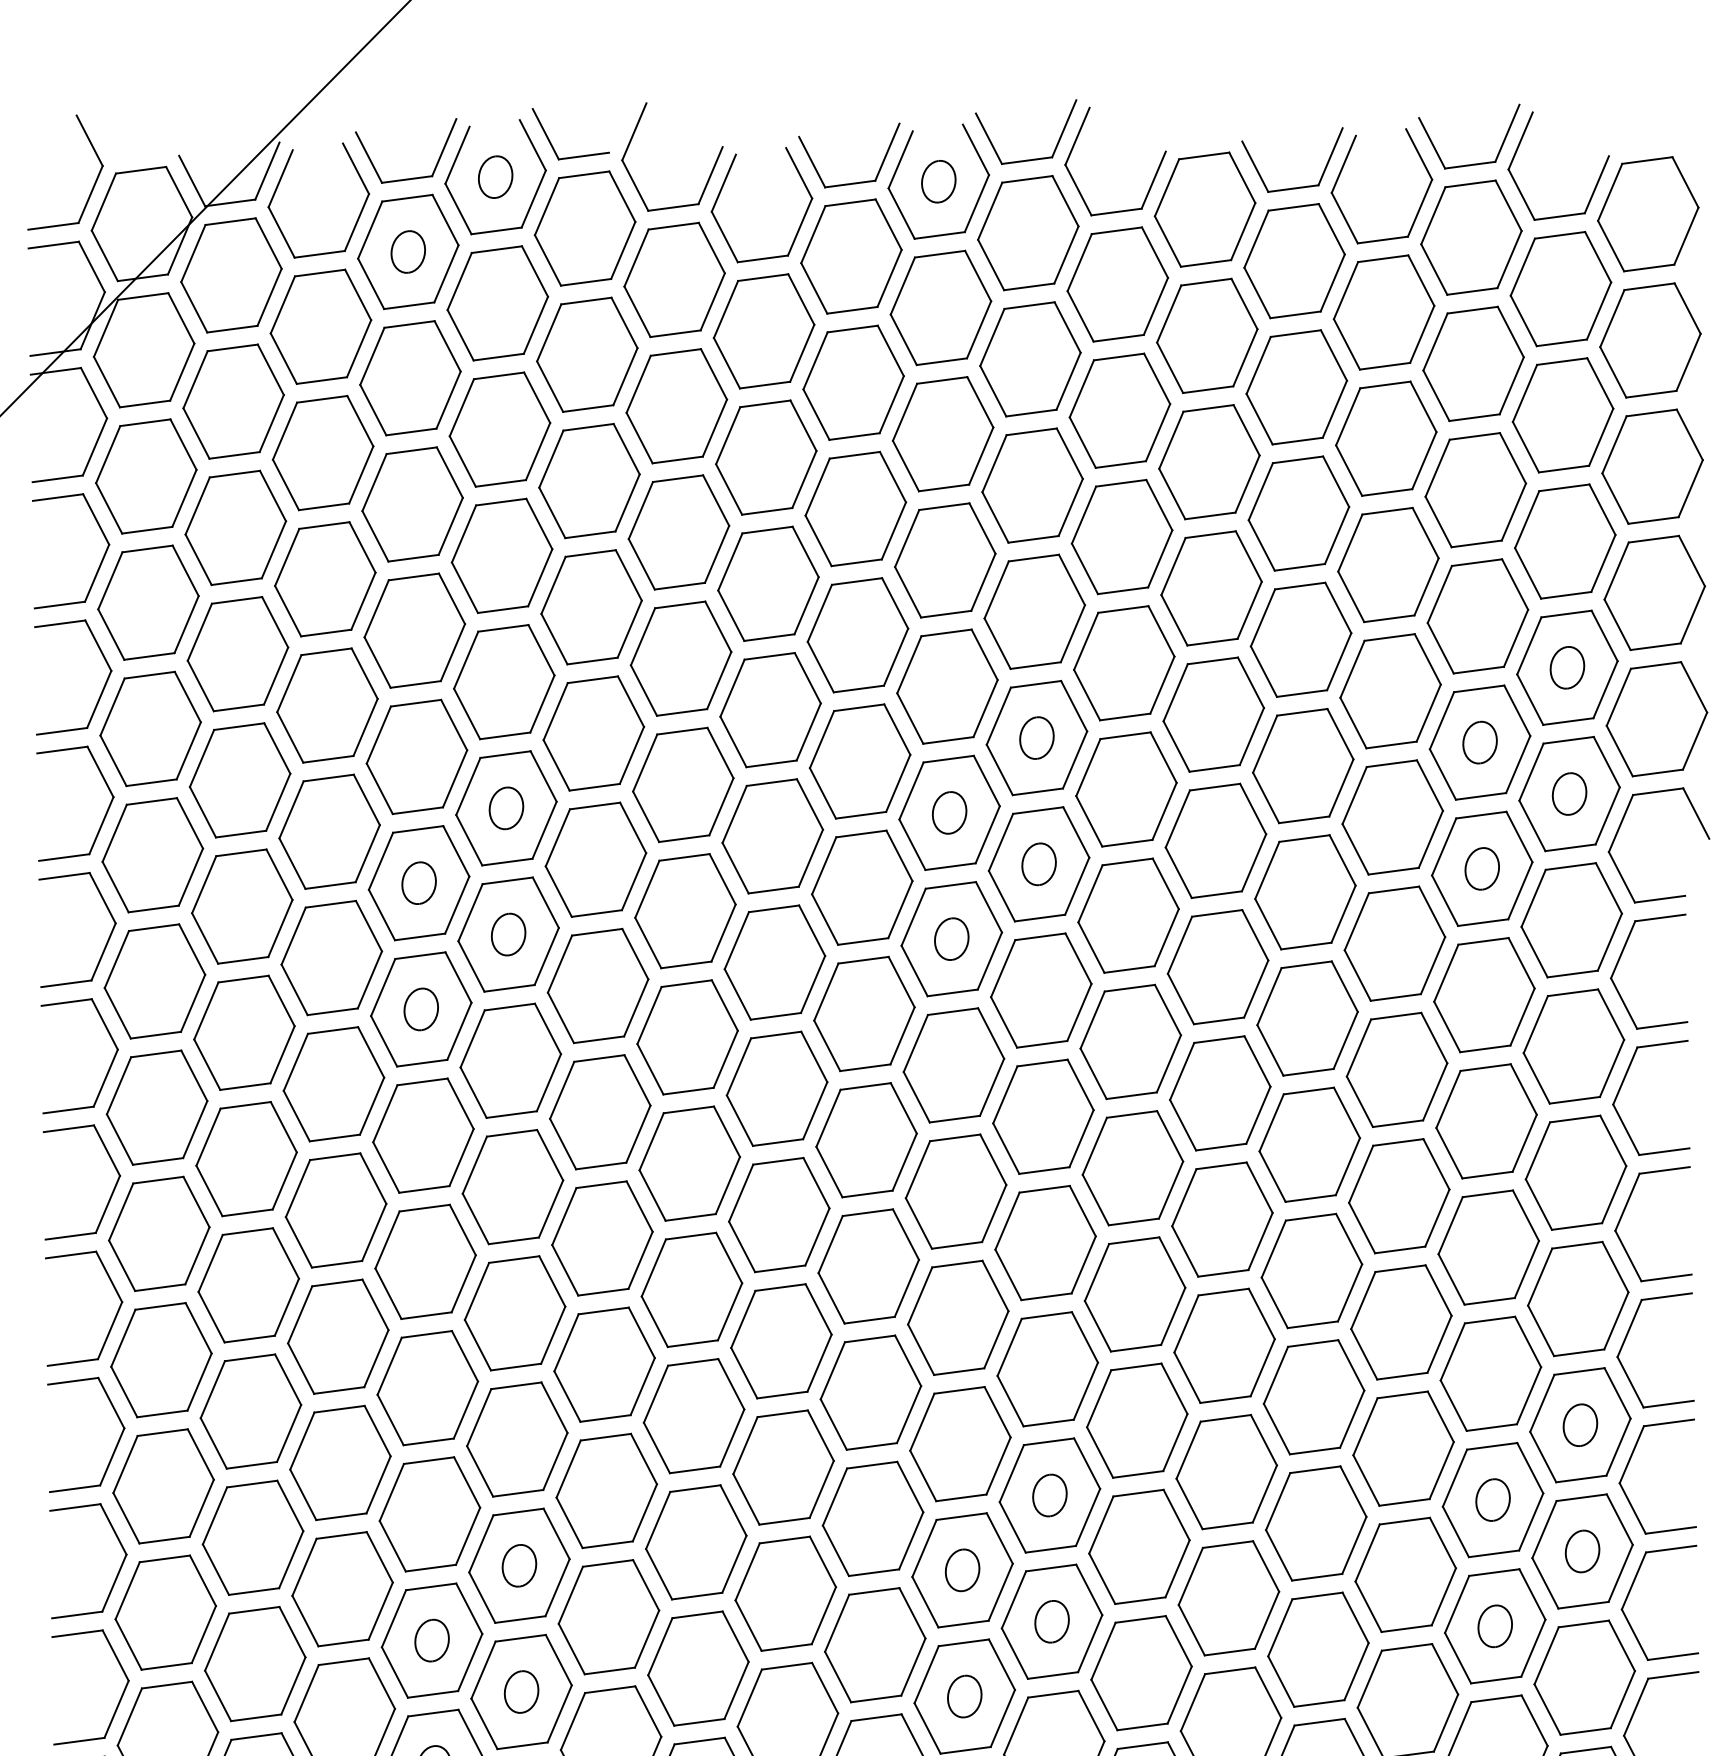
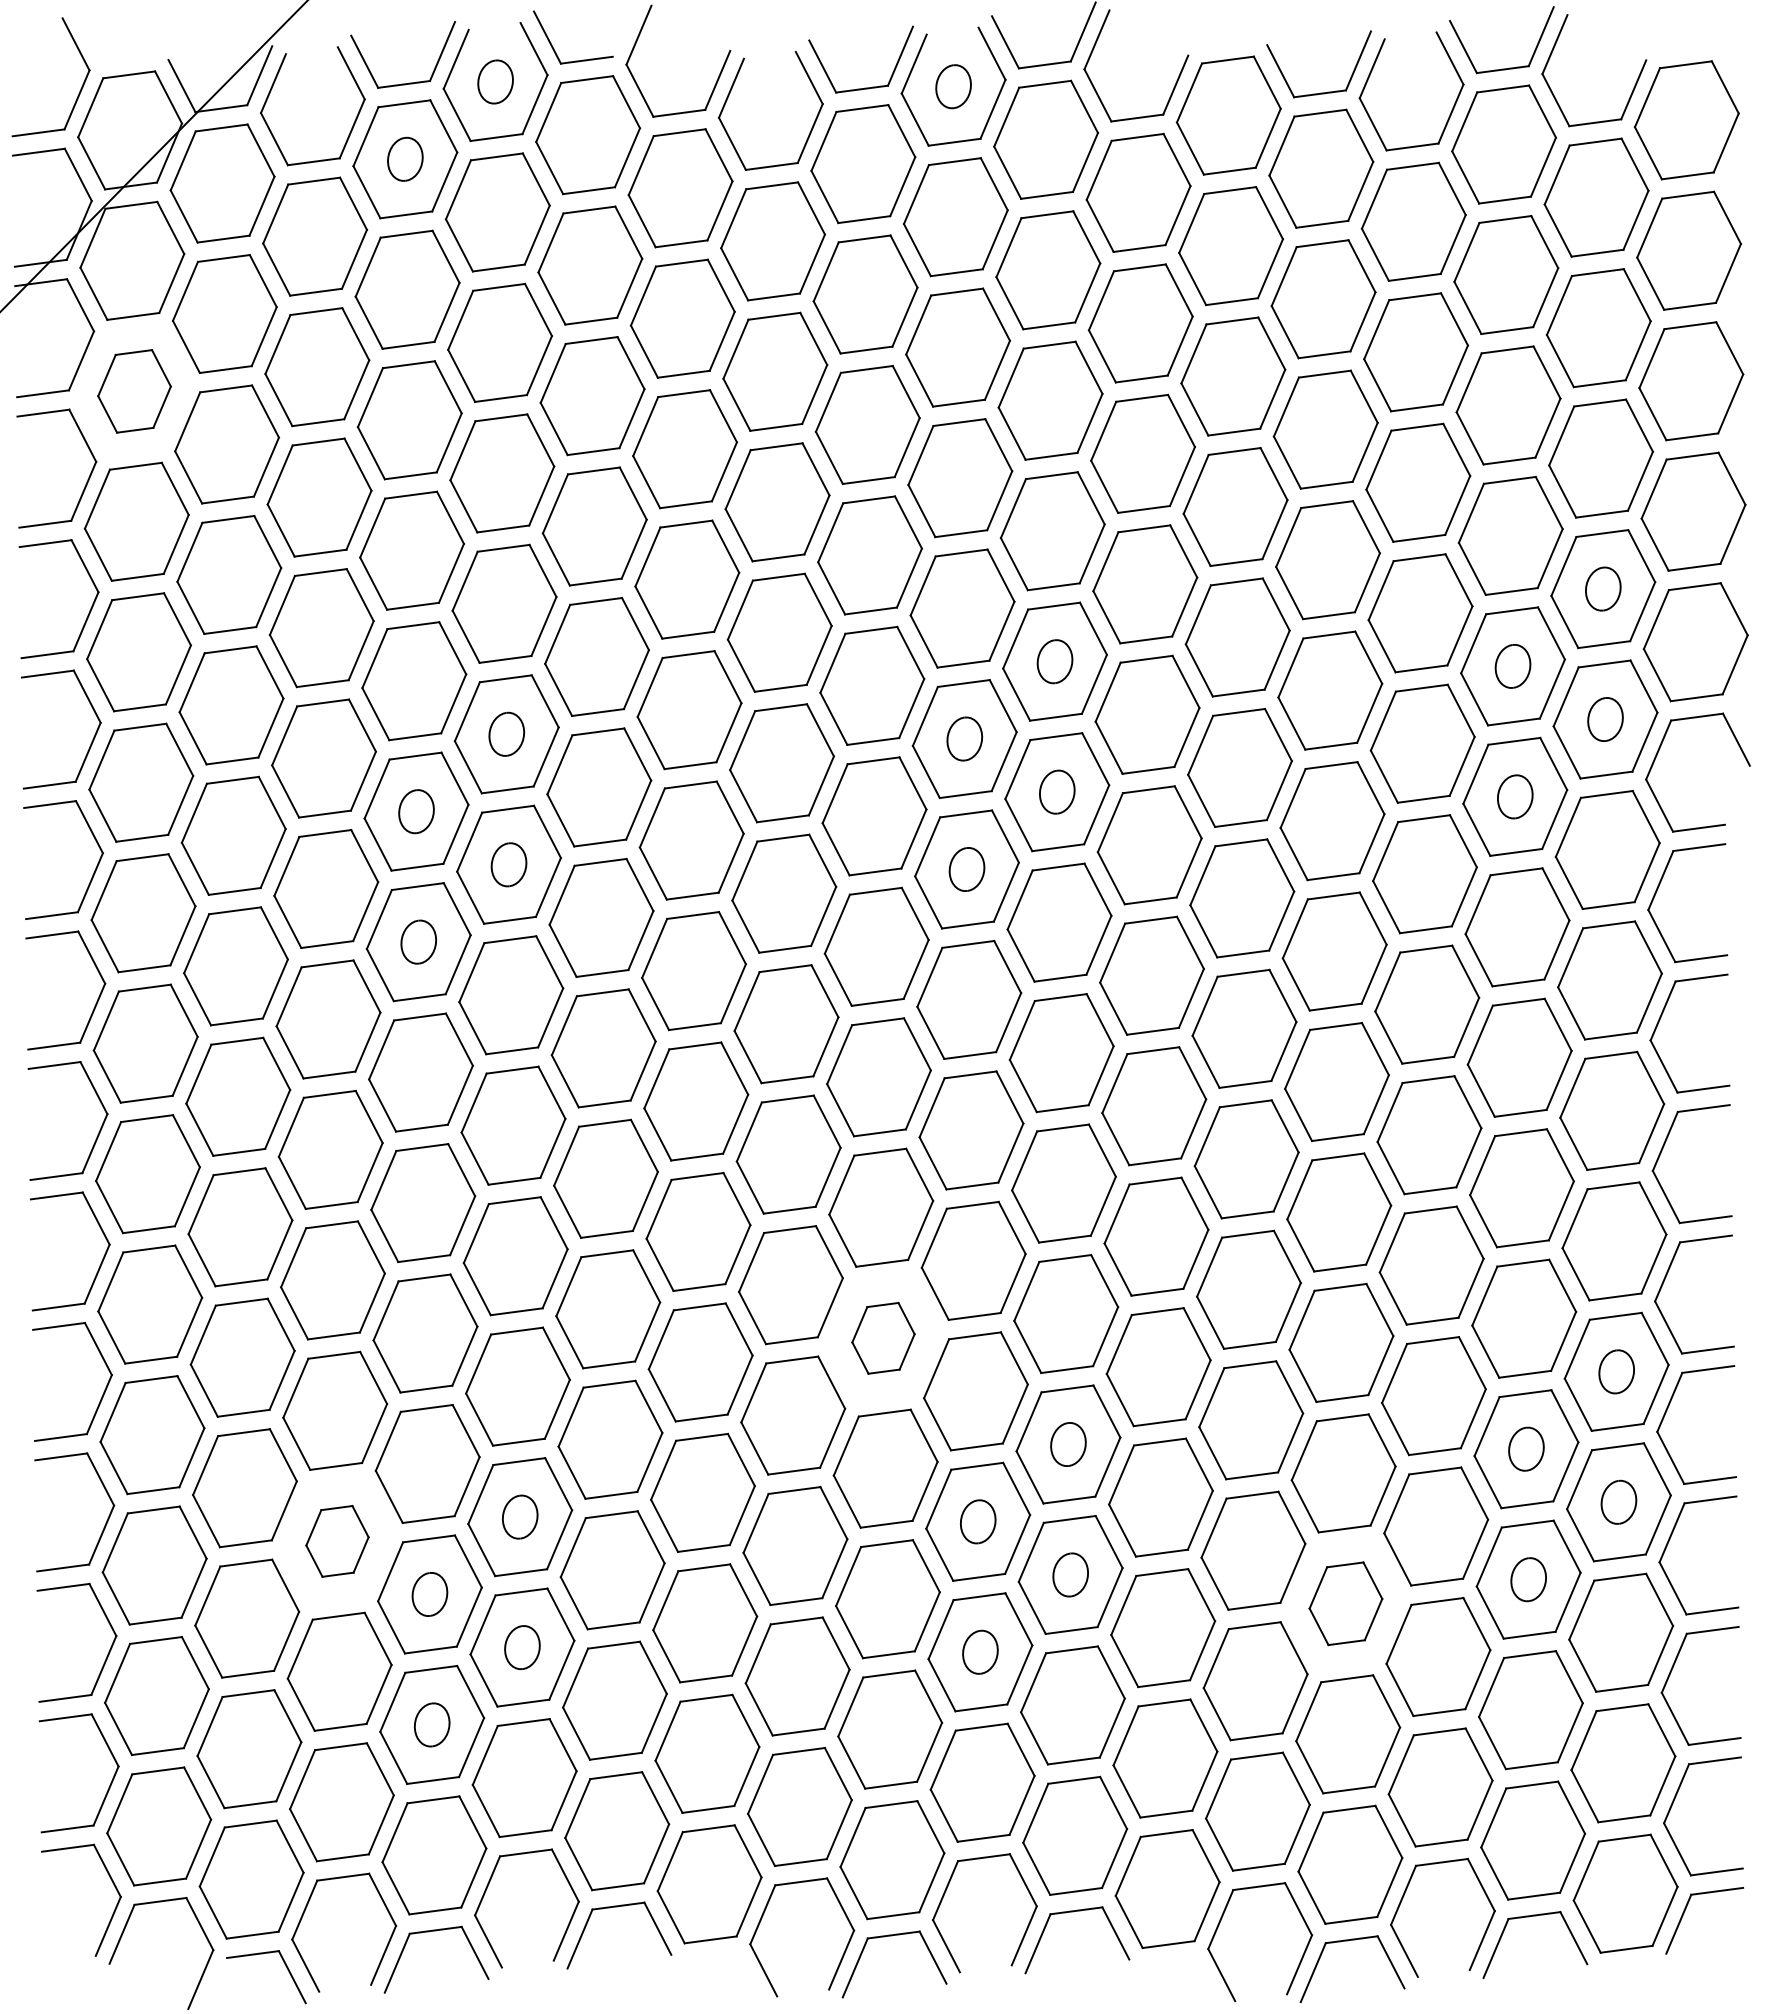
part: (146, 476) -> (134, 391), size x0.7
part: (870, 1392) -> (883, 1338), size x0.6
part: (342, 1589) -> (337, 1541), size x0.6
part: (1317, 1649) -> (1345, 1603), size x0.7

